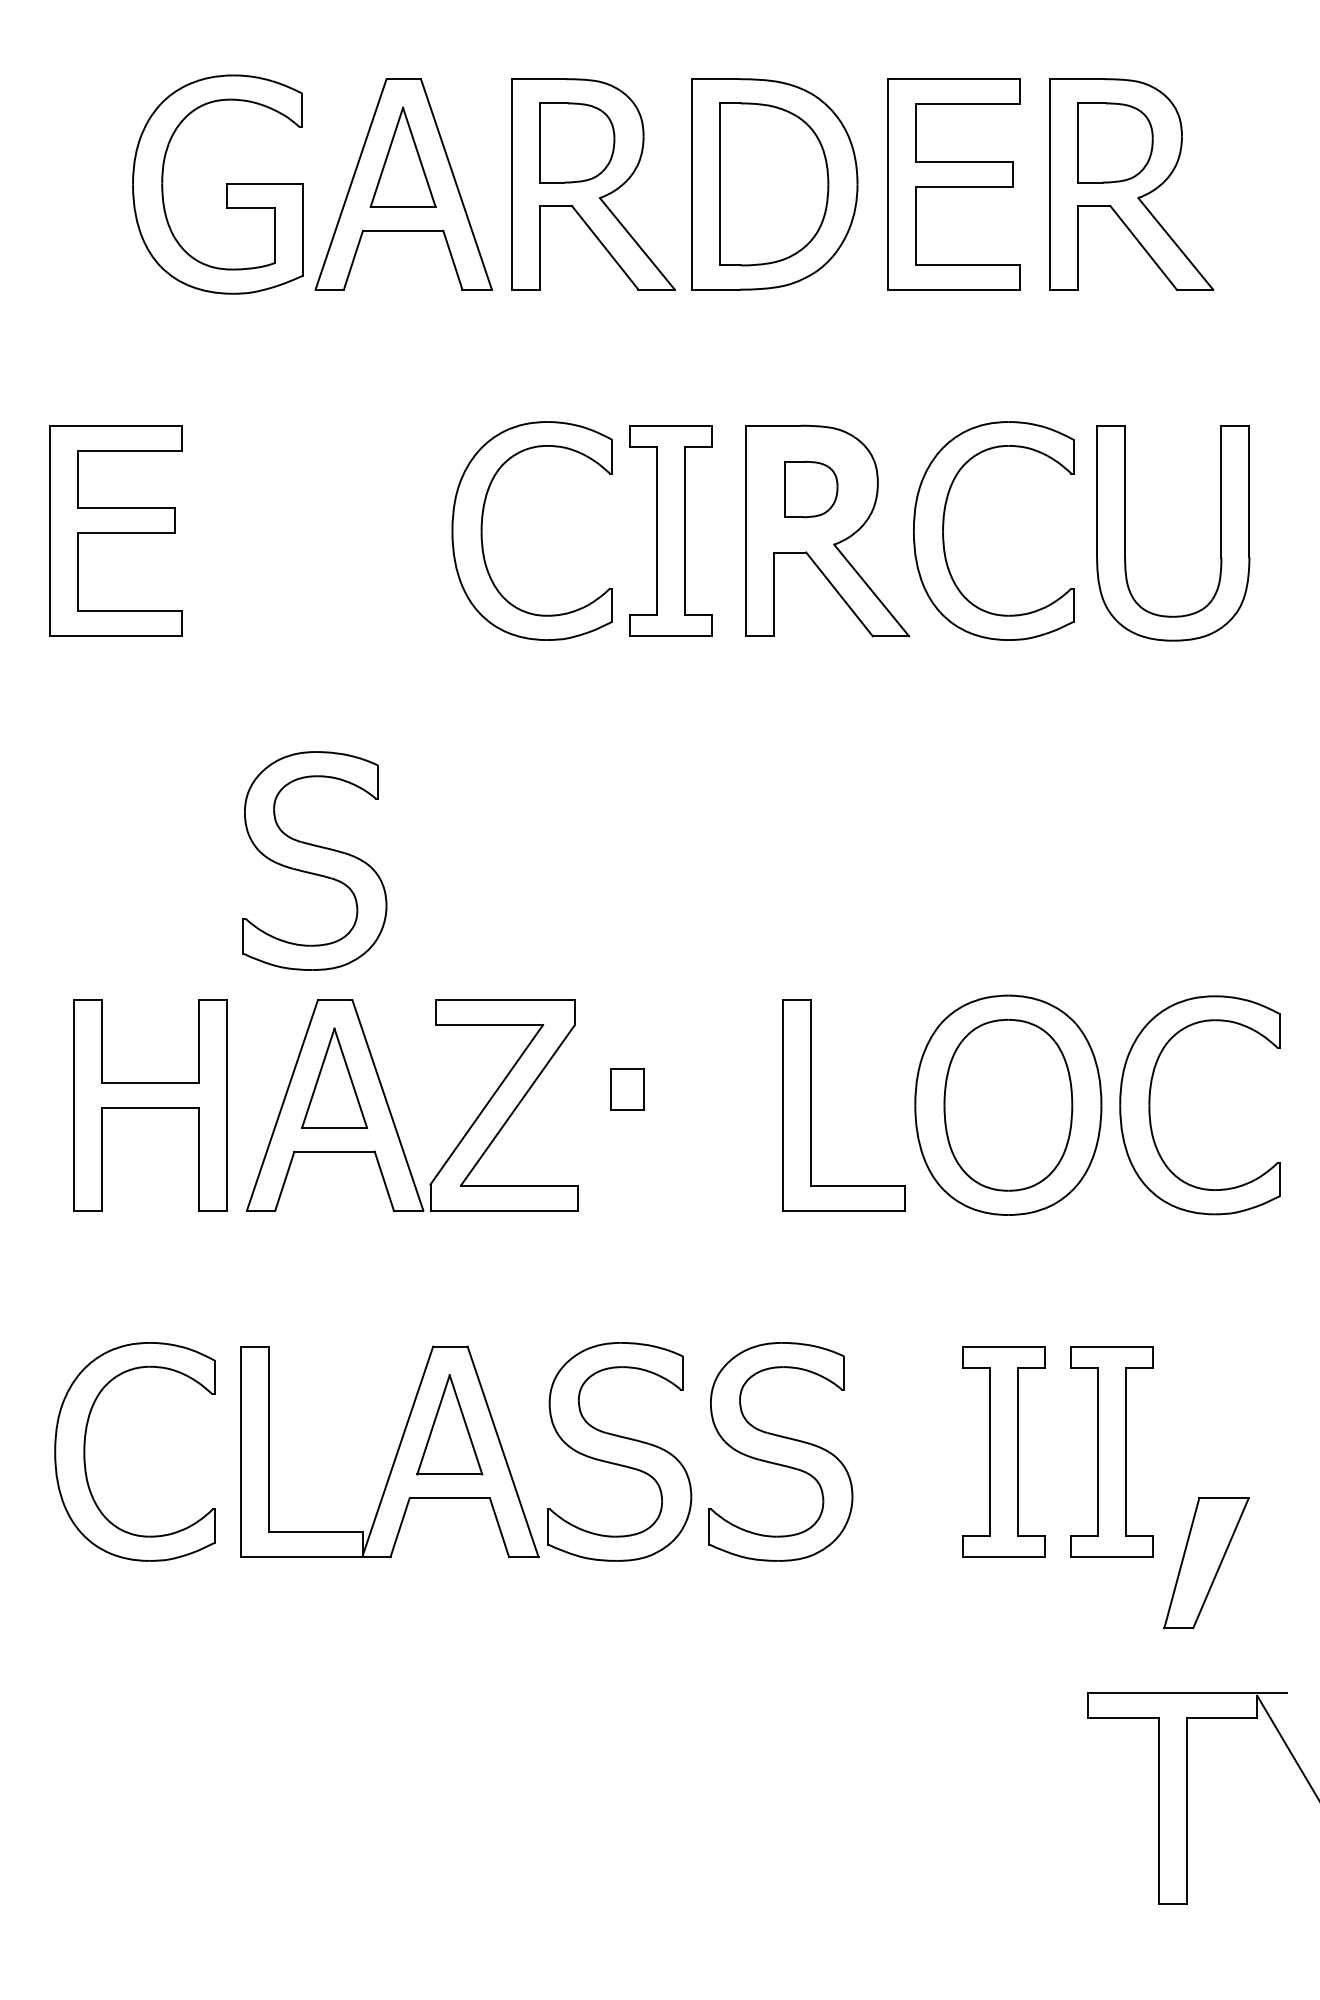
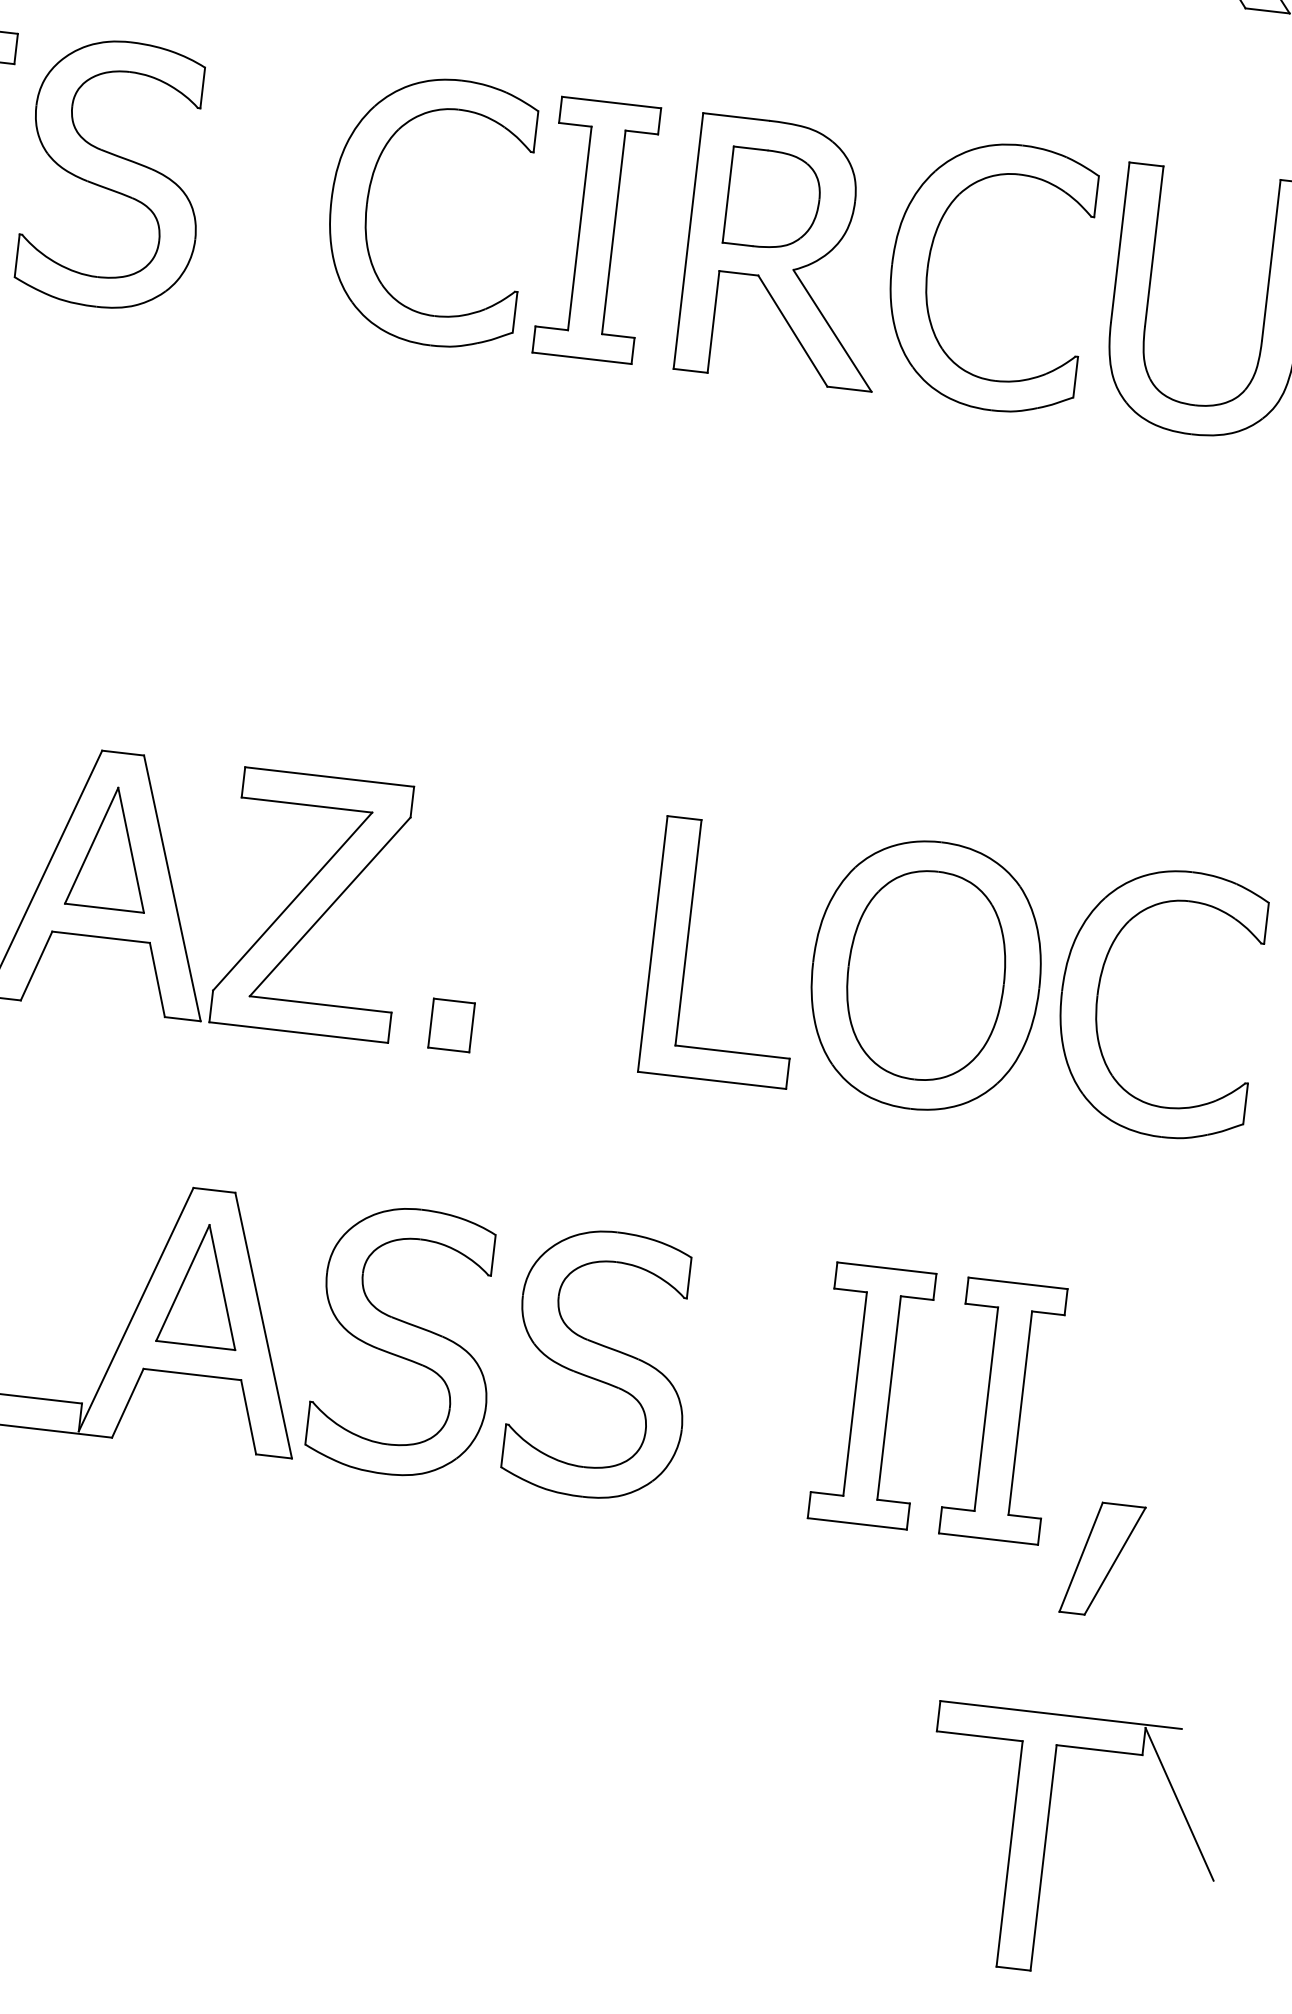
part: (811, 489) -> (773, 199), size x1.43
part: (314, 860) -> (114, 173), moved
part: (627, 1089) -> (451, 1025), moved
part: (1206, 1562) -> (1102, 1558), size x0.71

